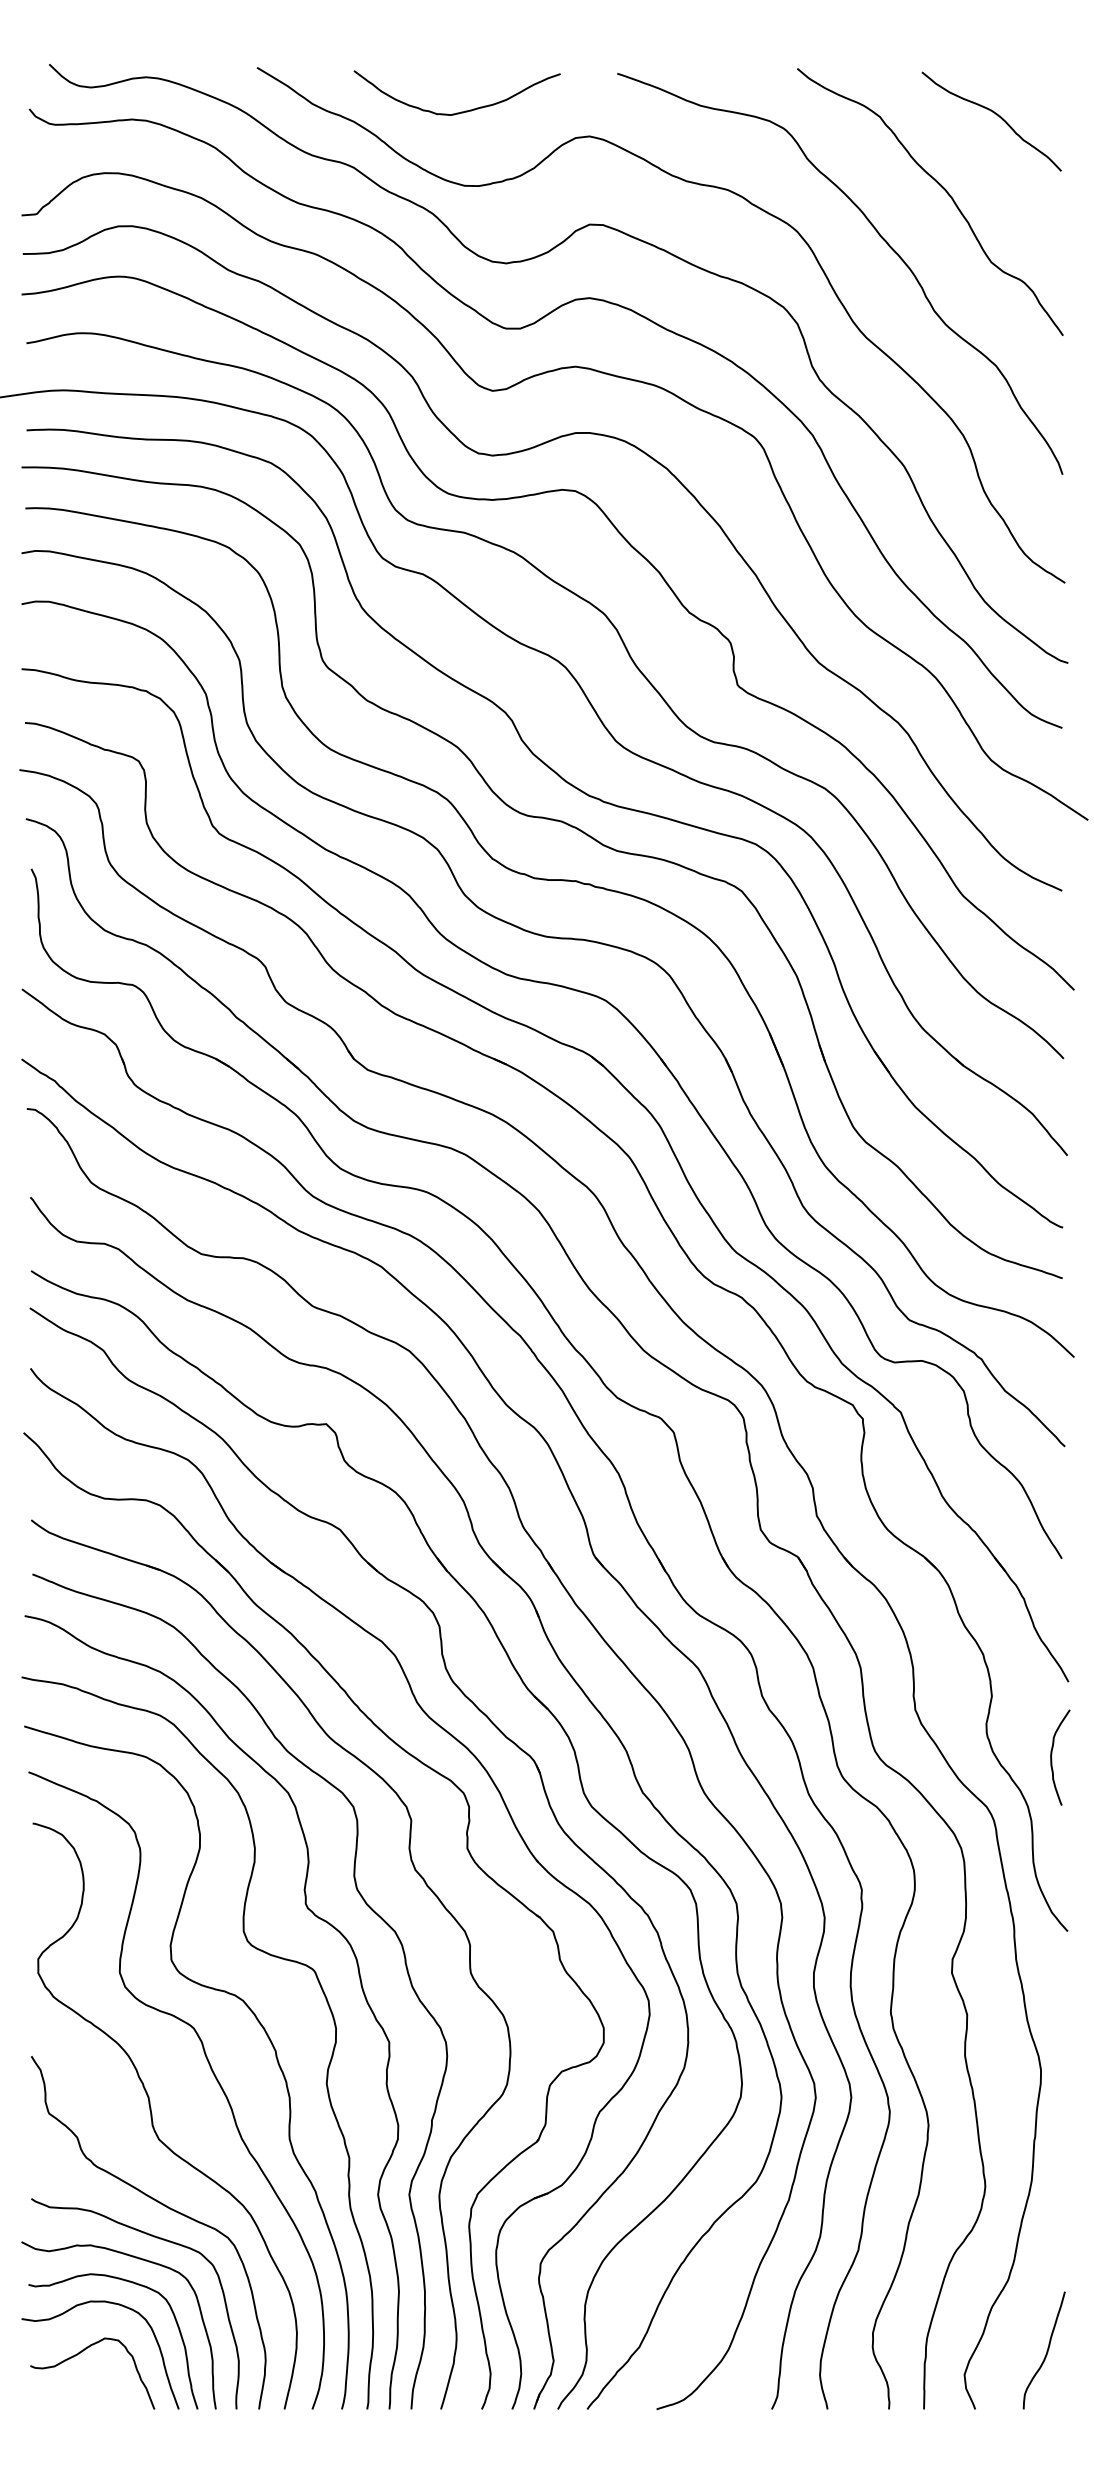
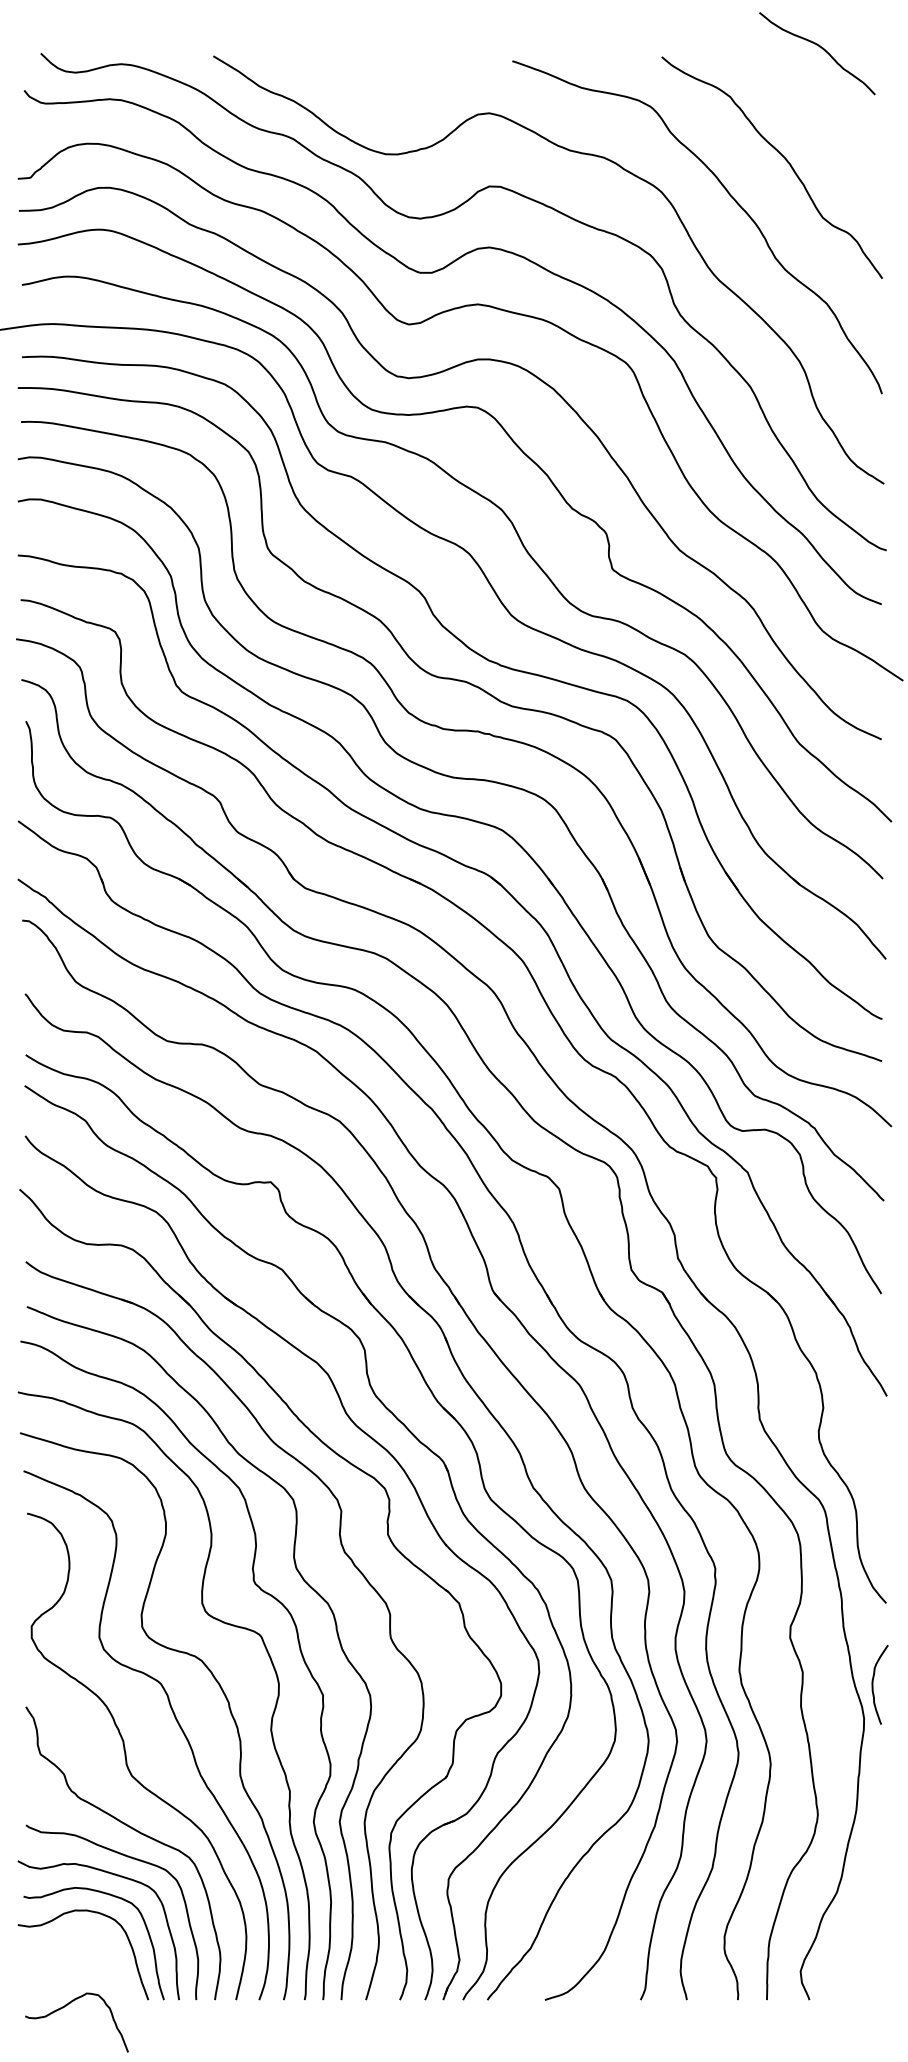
curve: (461, 111) -> (383, 92), removed
curve: (996, 115) -> (821, 48), moved
curve: (1052, 1758) -> (873, 1685), moved
curve: (1046, 2350) -> (868, 1951), removed
curve: (79, 2354) -> (65, 2006), moved

